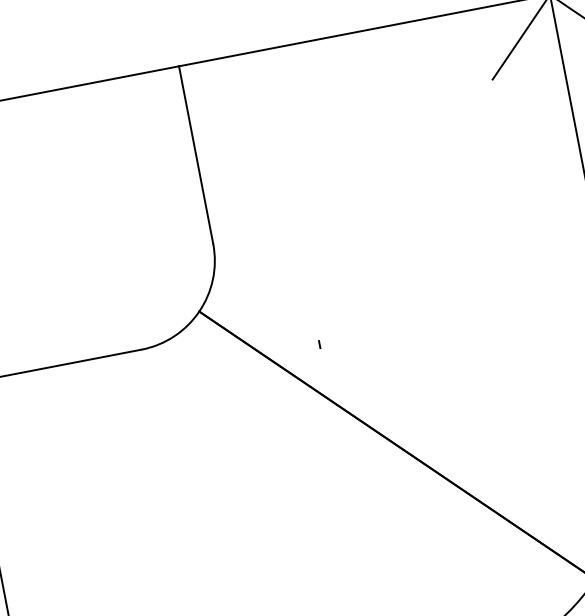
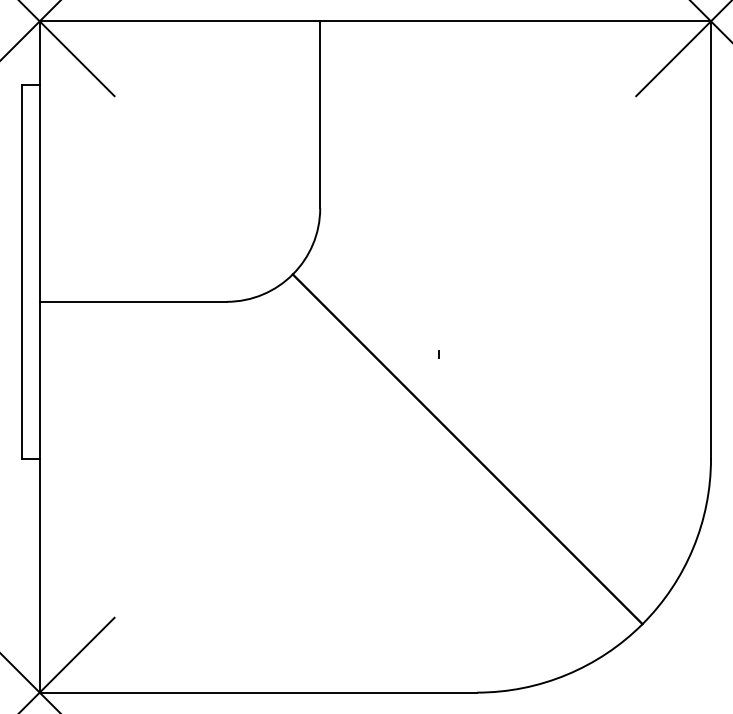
line: (319, 344) -> (438, 354), moved

